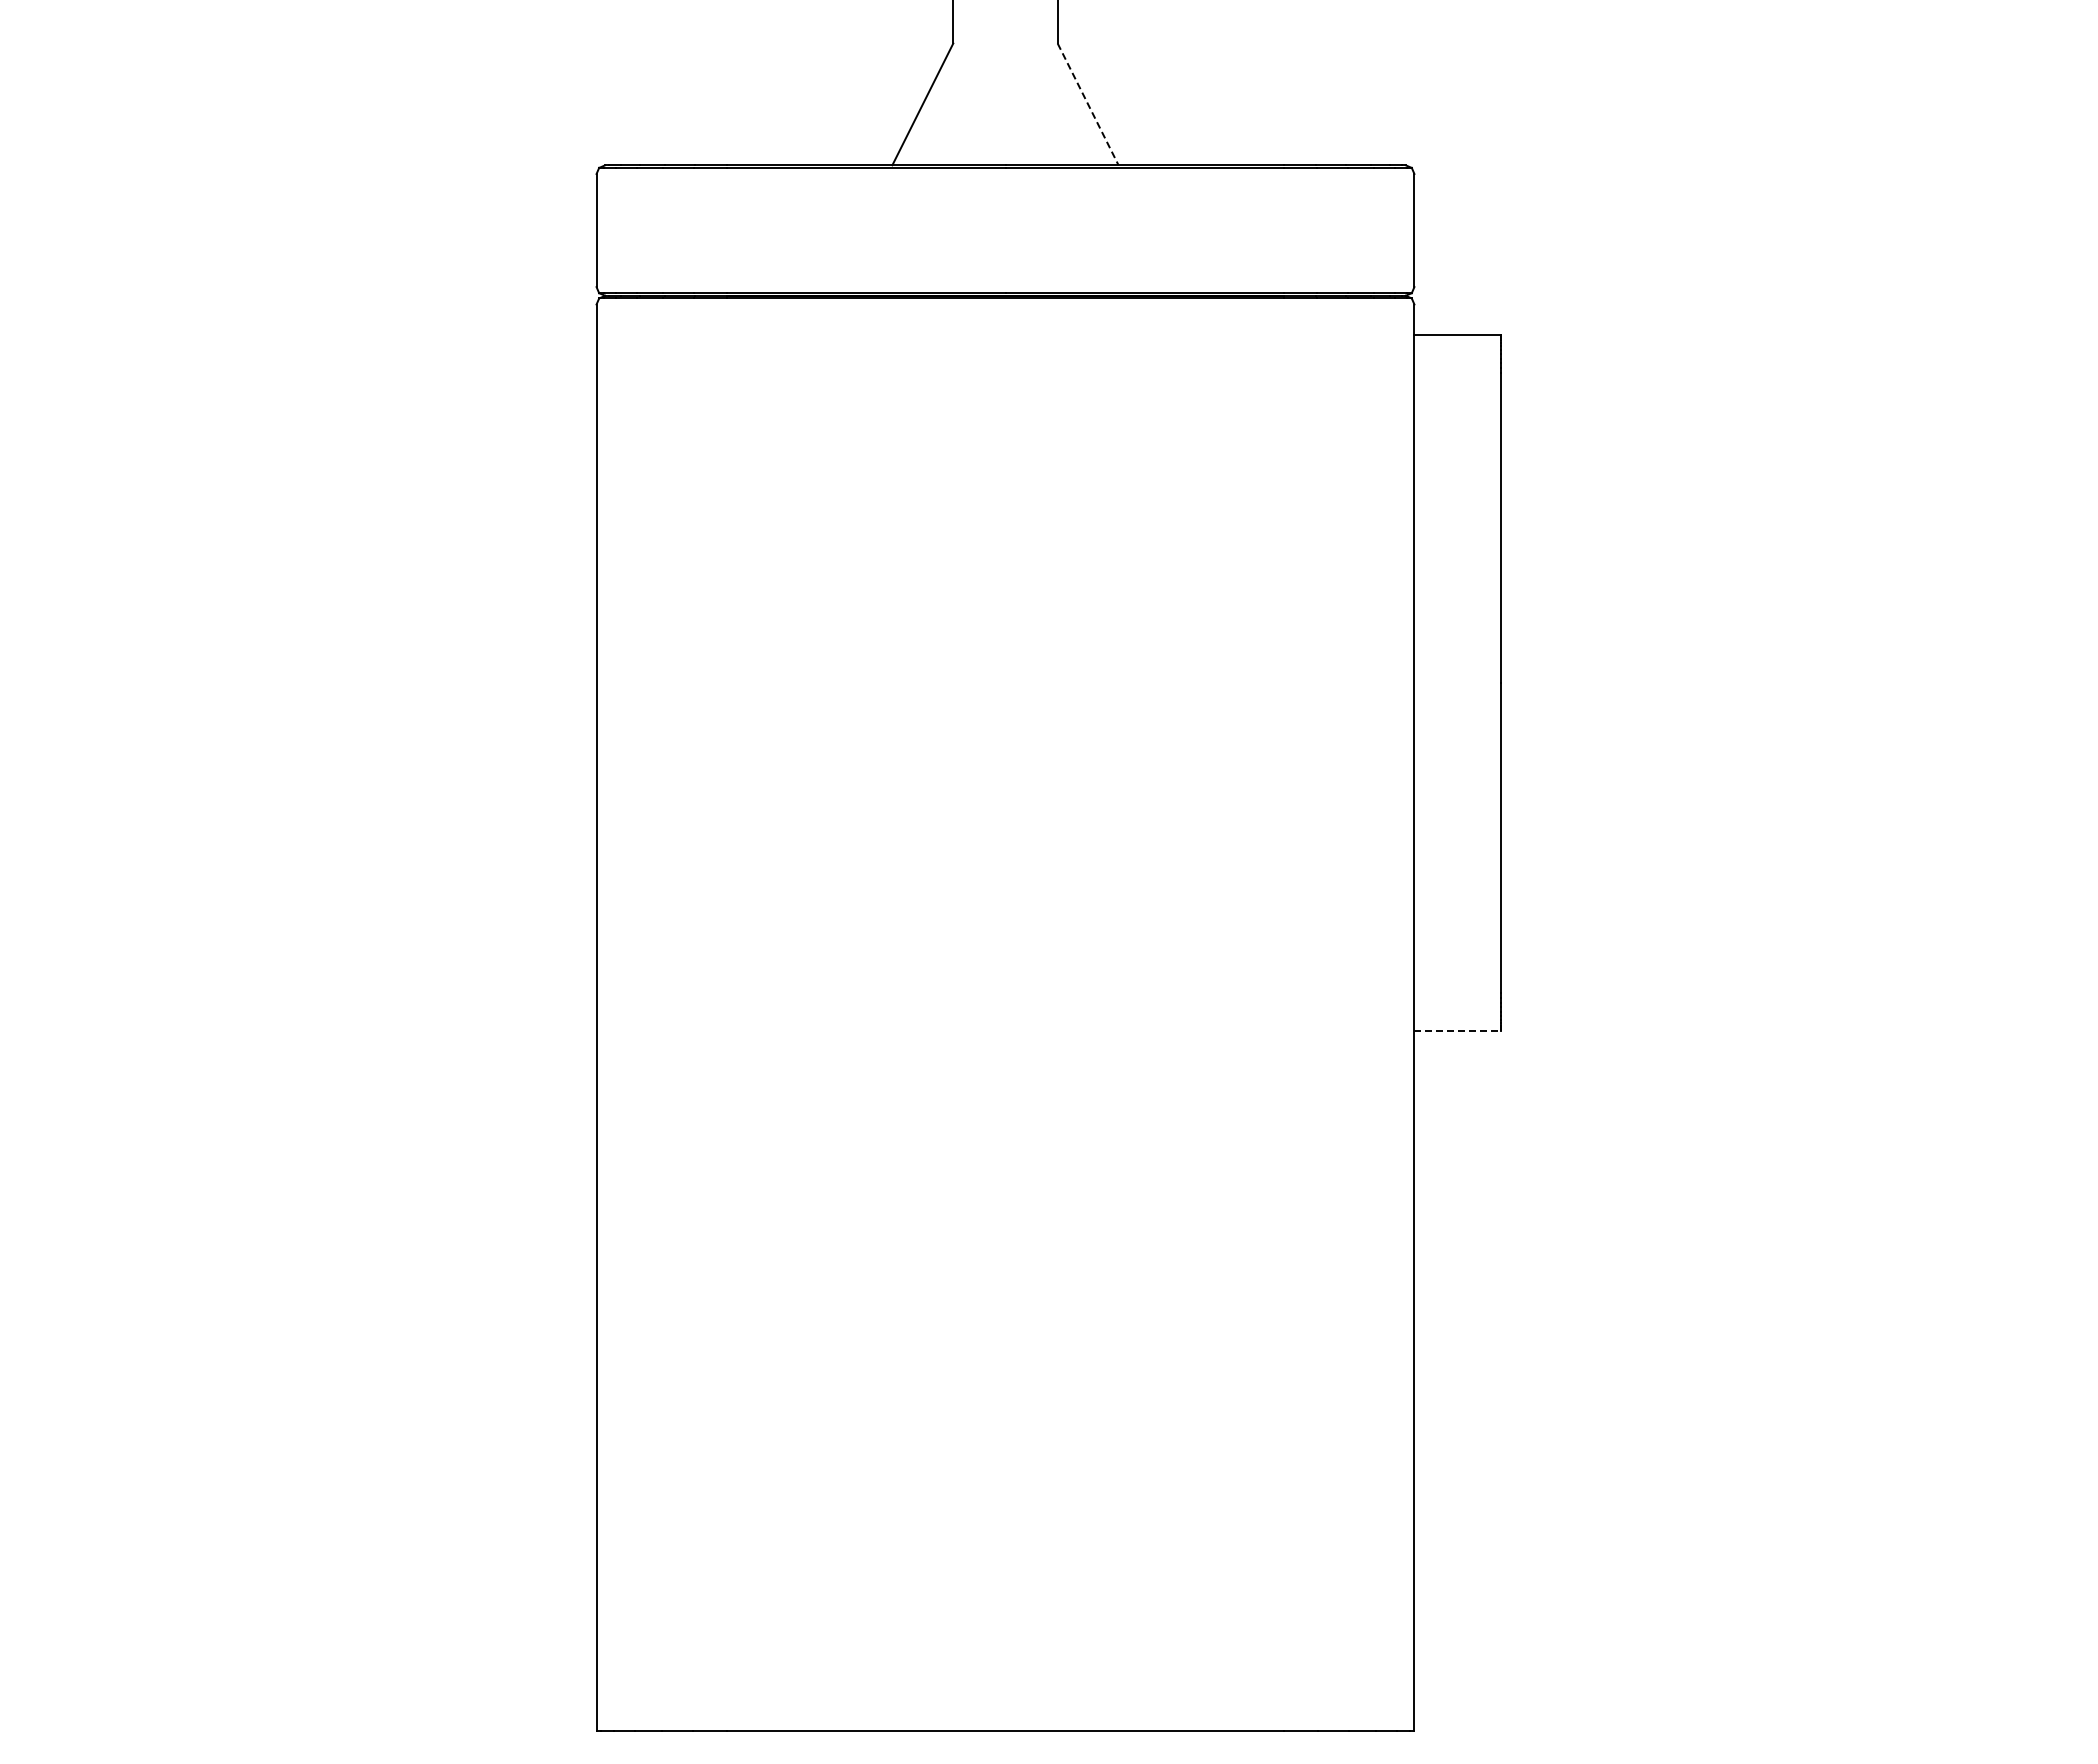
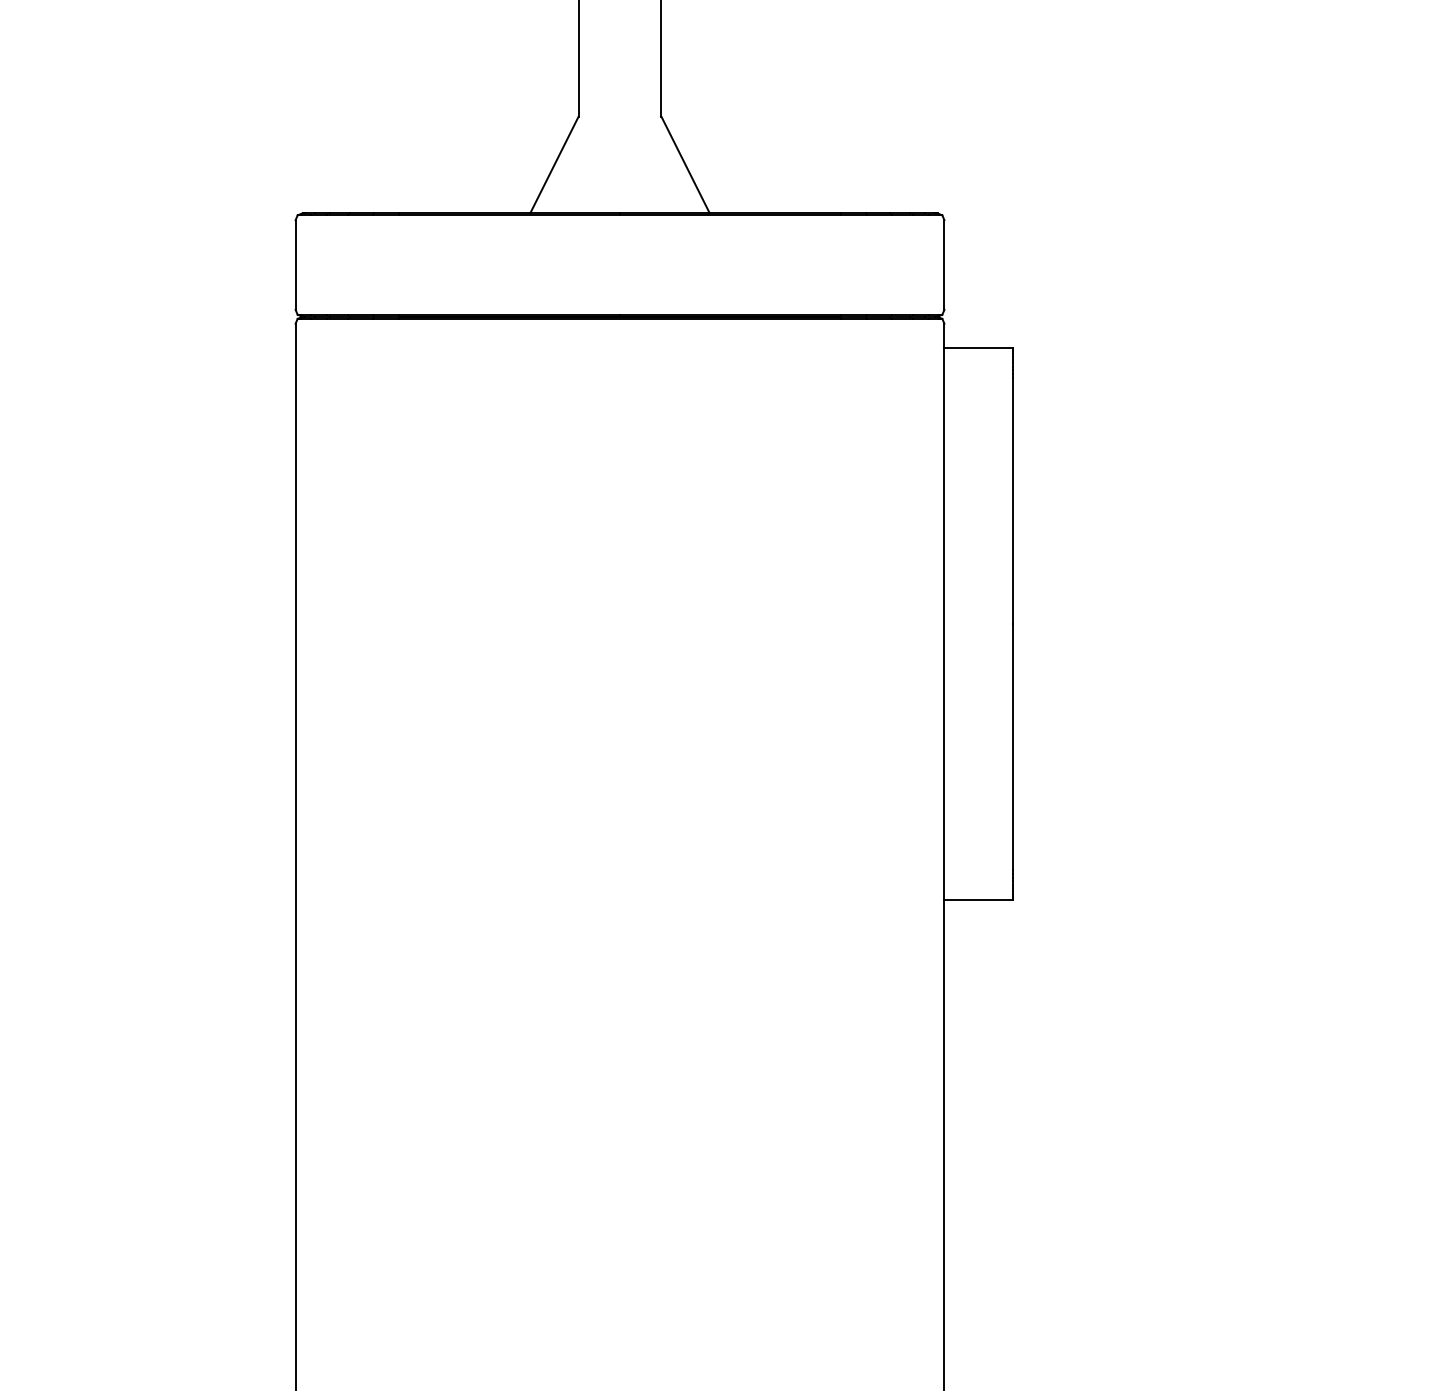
line: (1088, 104) -> (685, 165), dashed -> solid
line: (1457, 1031) -> (978, 900), dashed -> solid

